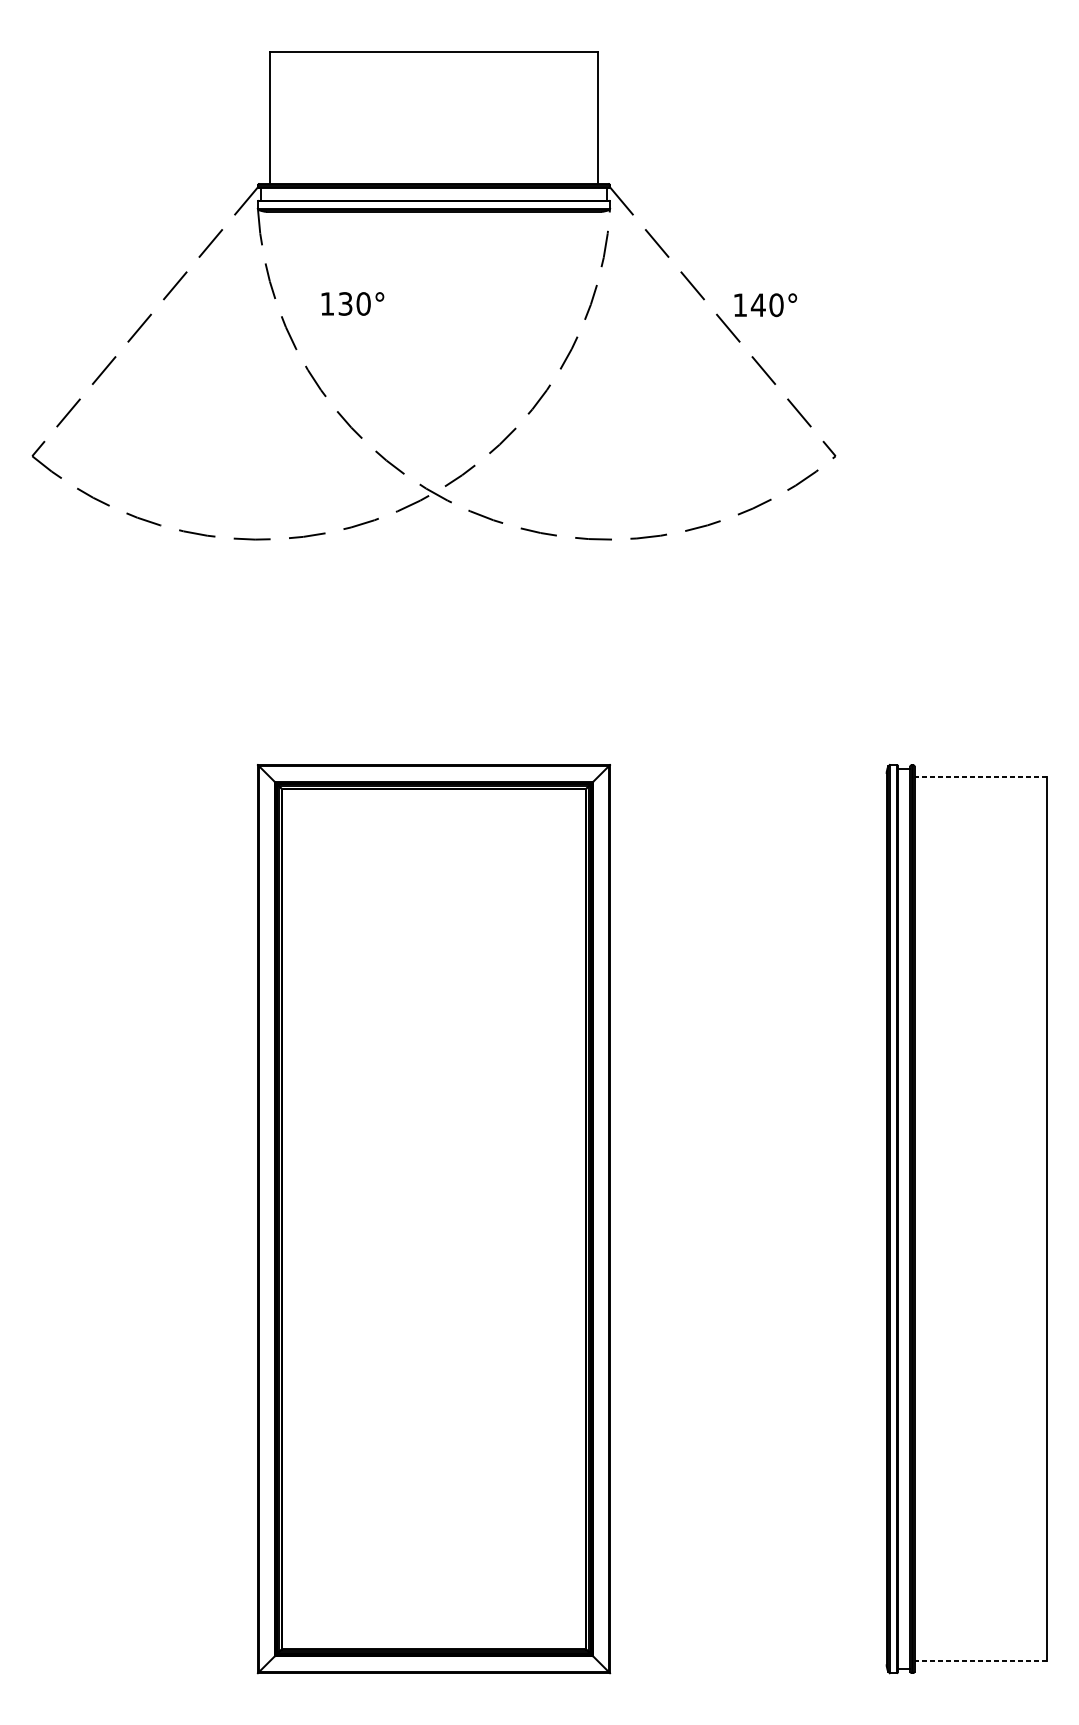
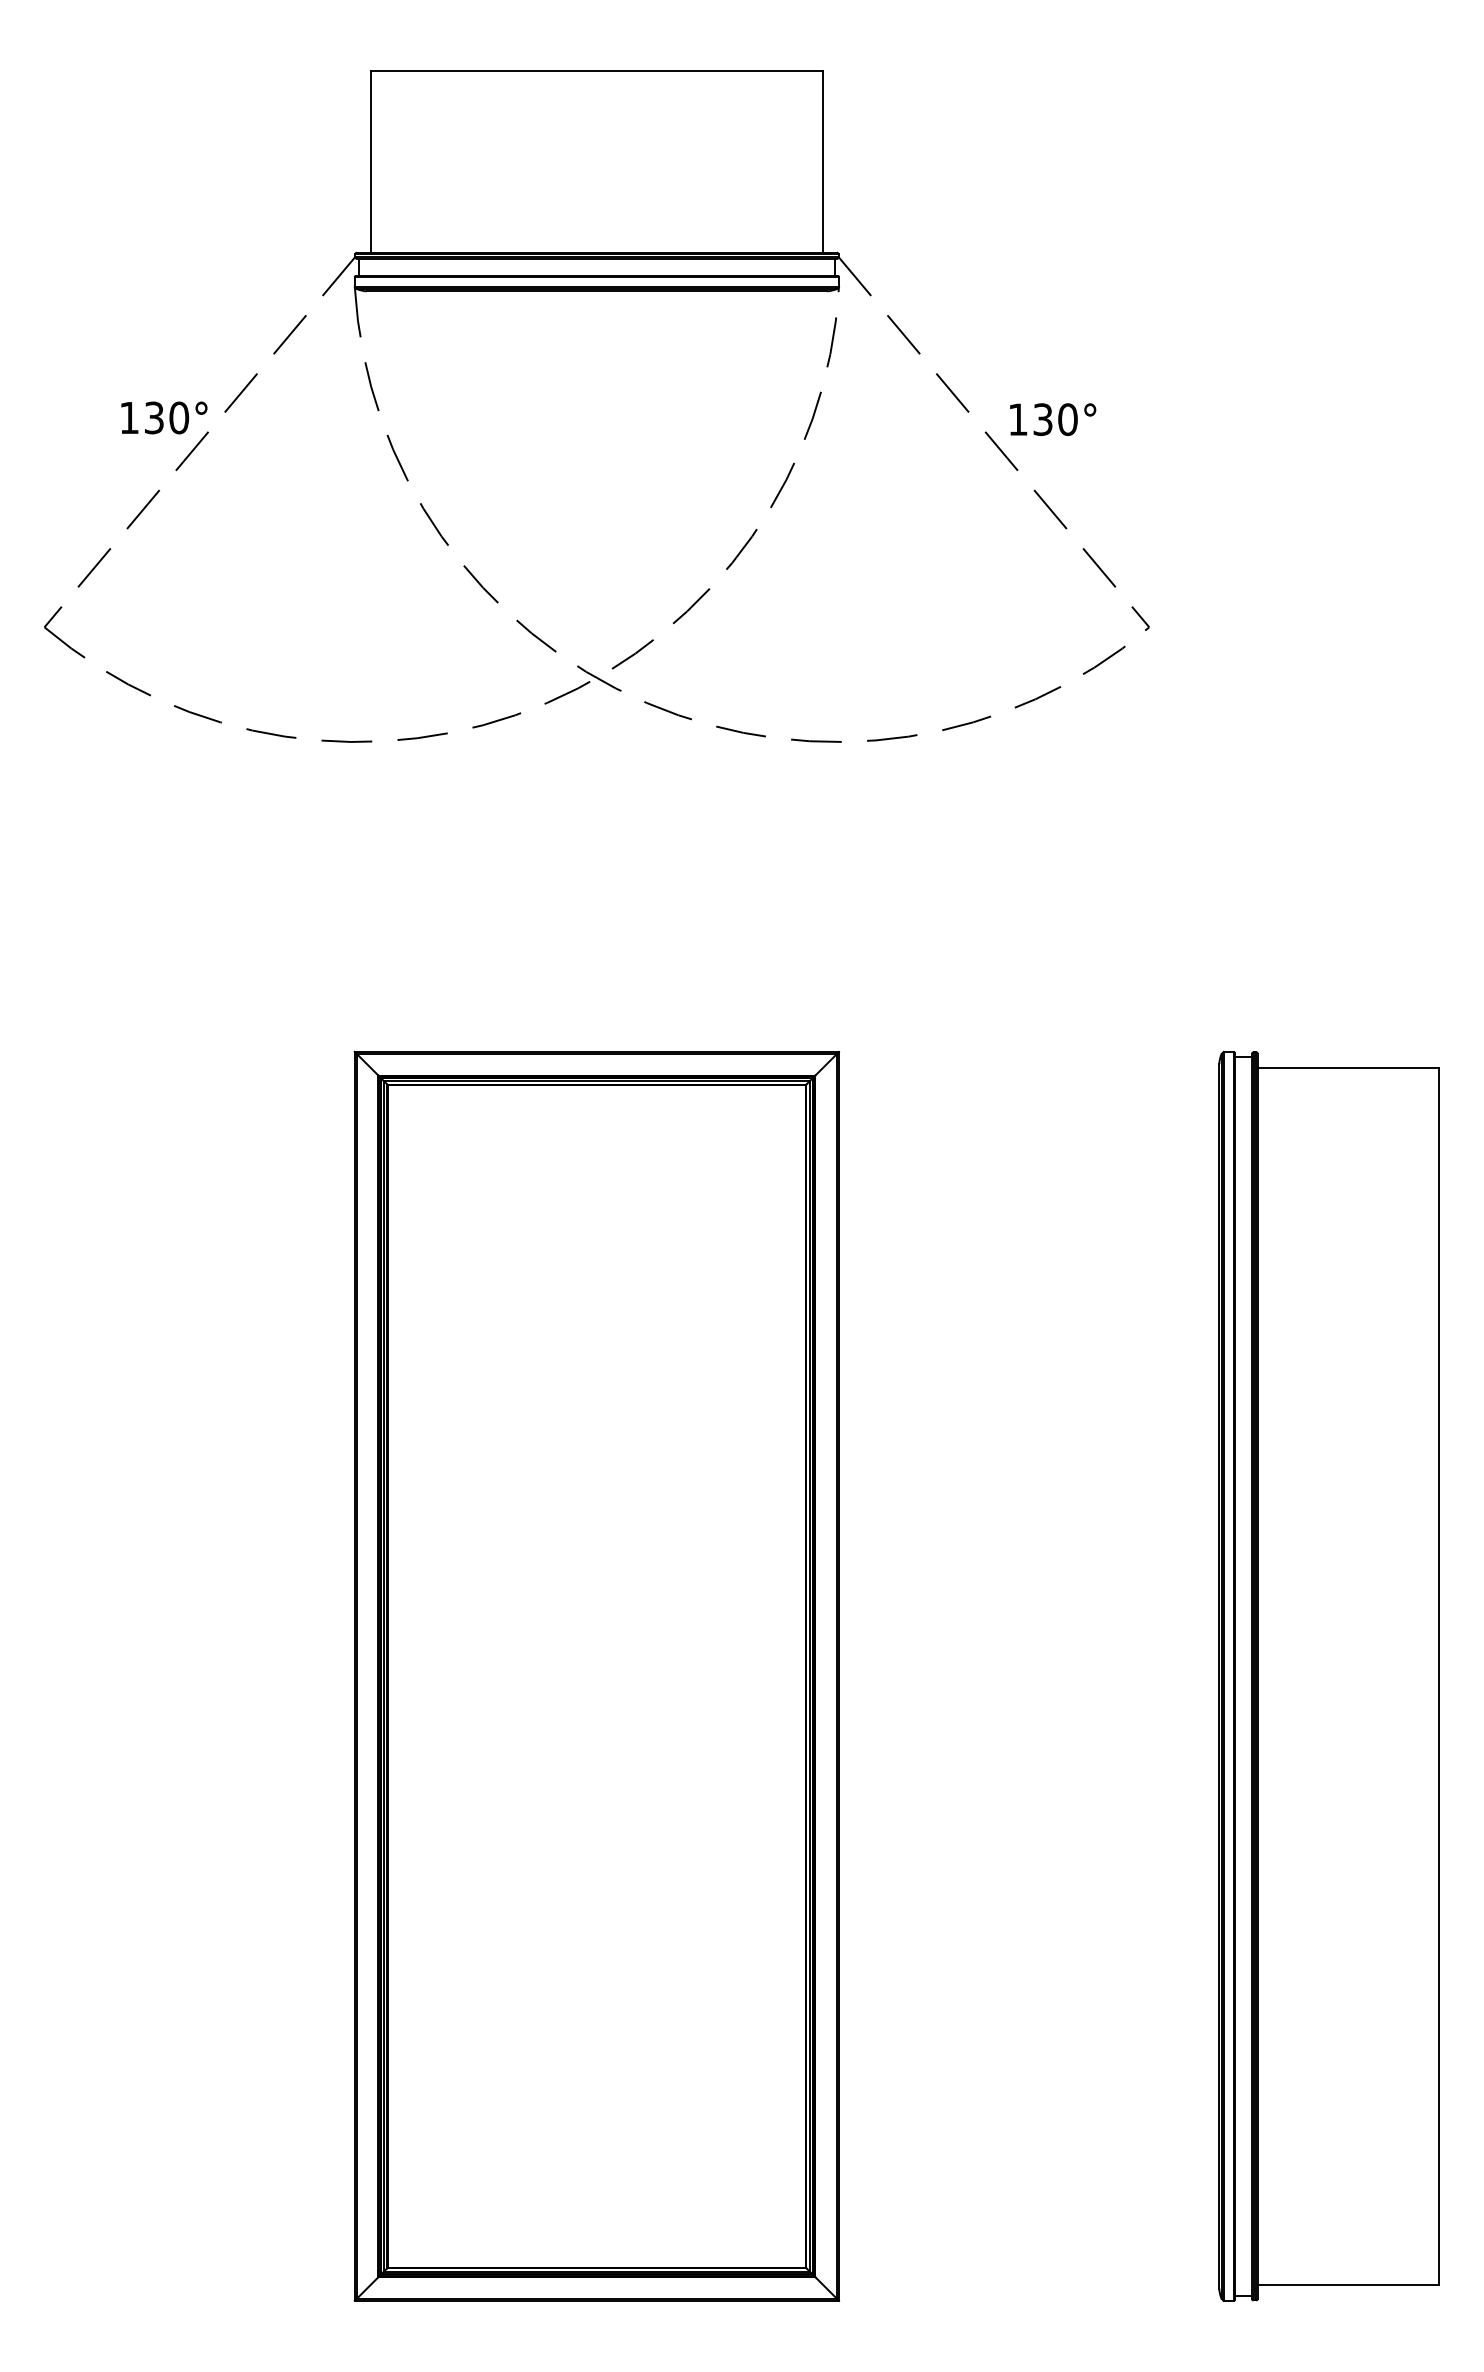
text: (352, 303) -> (164, 417), moved
text: (758, 305) -> (1042, 419), 140° -> 130°
line: (980, 777) -> (1348, 1068), dashed -> solid
line: (980, 1661) -> (1348, 2284), dashed -> solid

